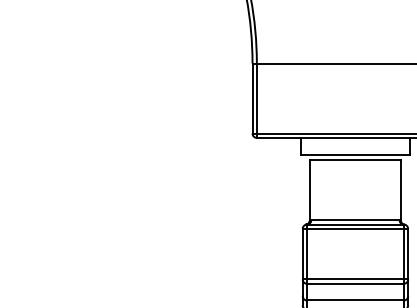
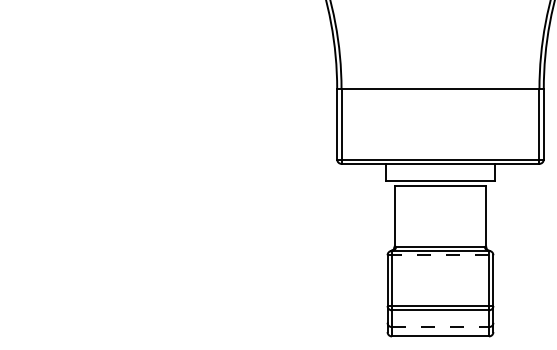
line: (355, 229) -> (440, 255), solid -> dashed
line: (355, 300) -> (440, 327), solid -> dashed

